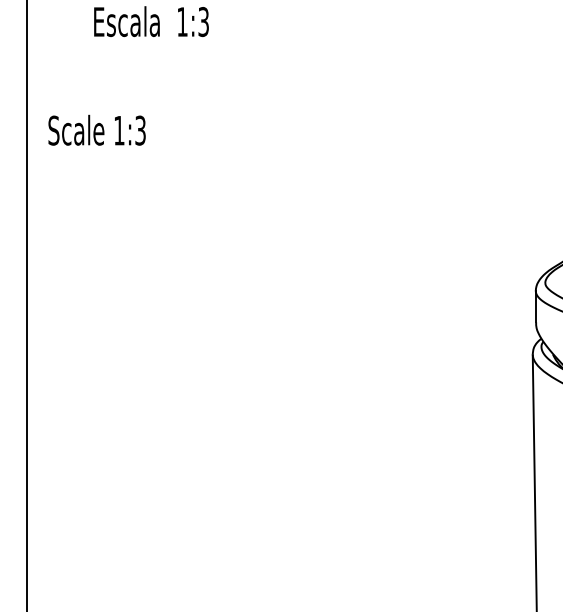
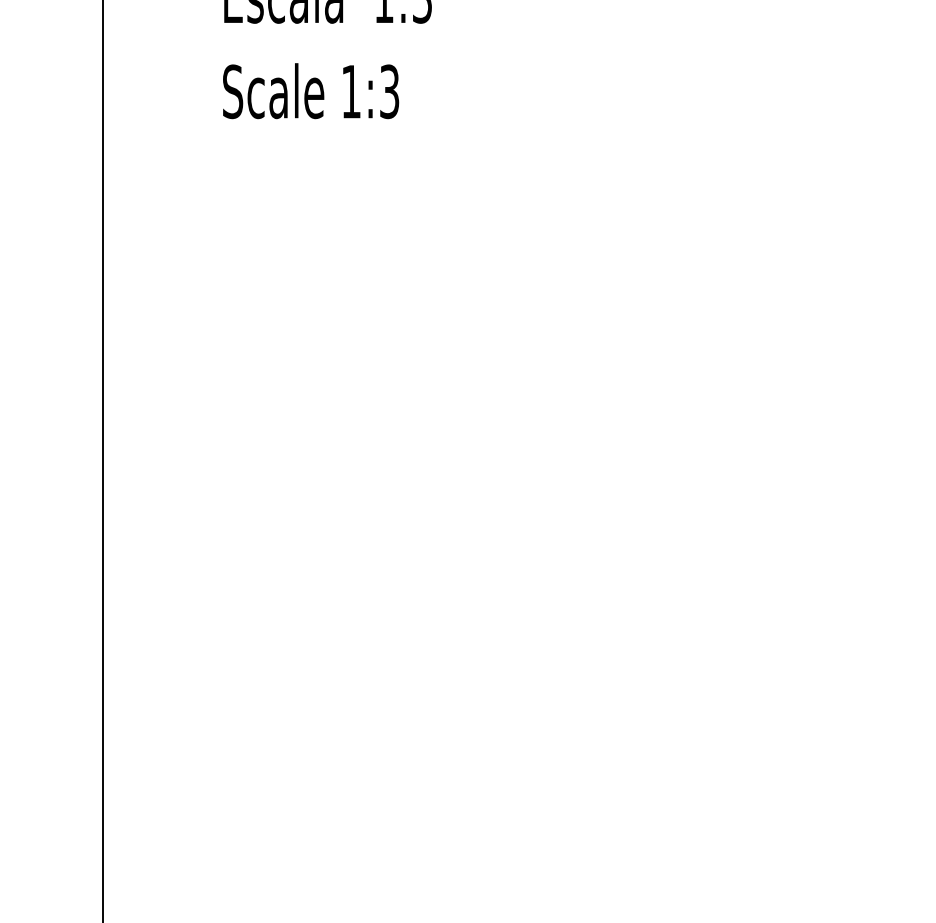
text: (96, 129) -> (309, 89), moved

